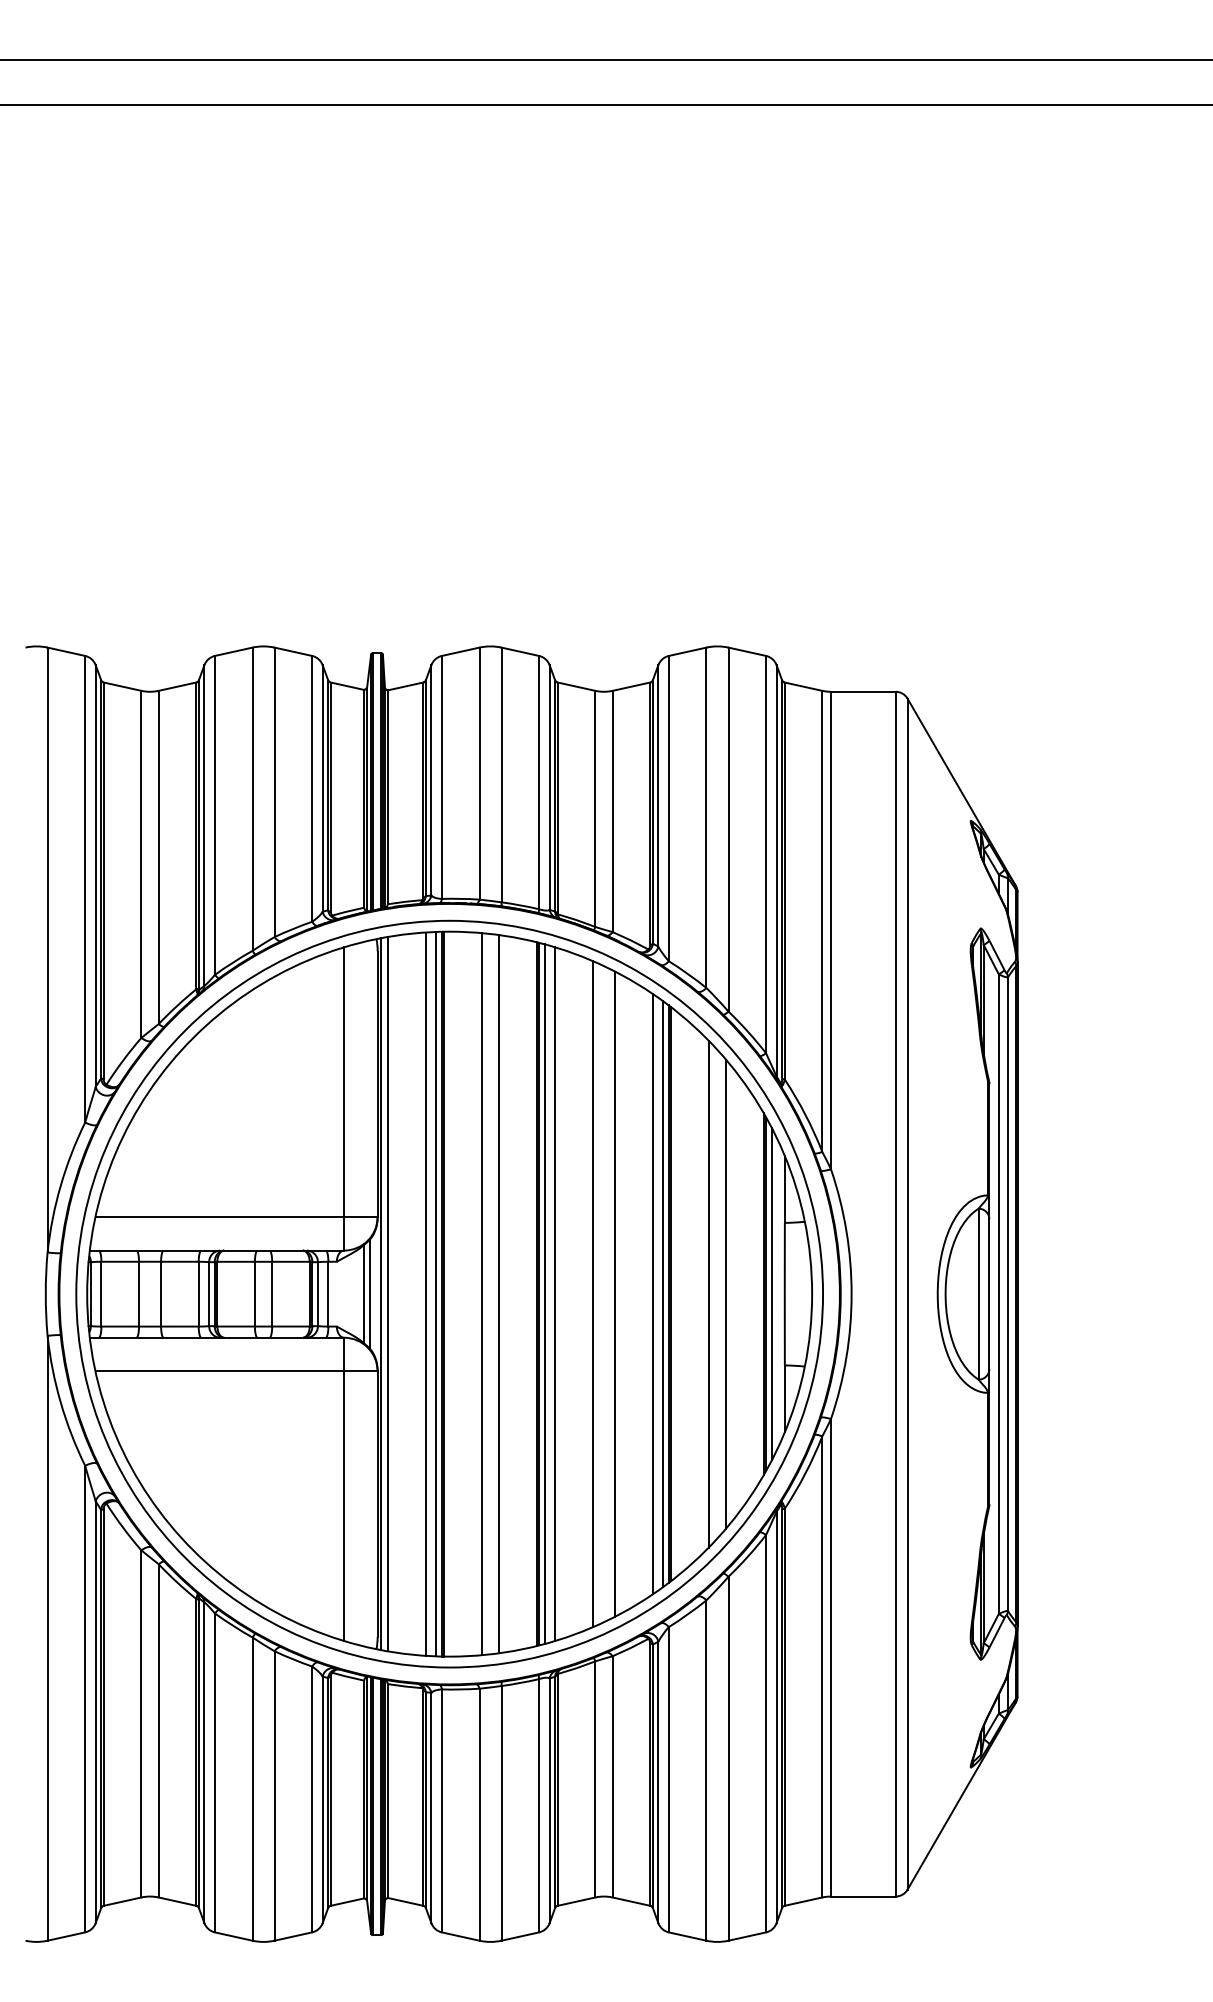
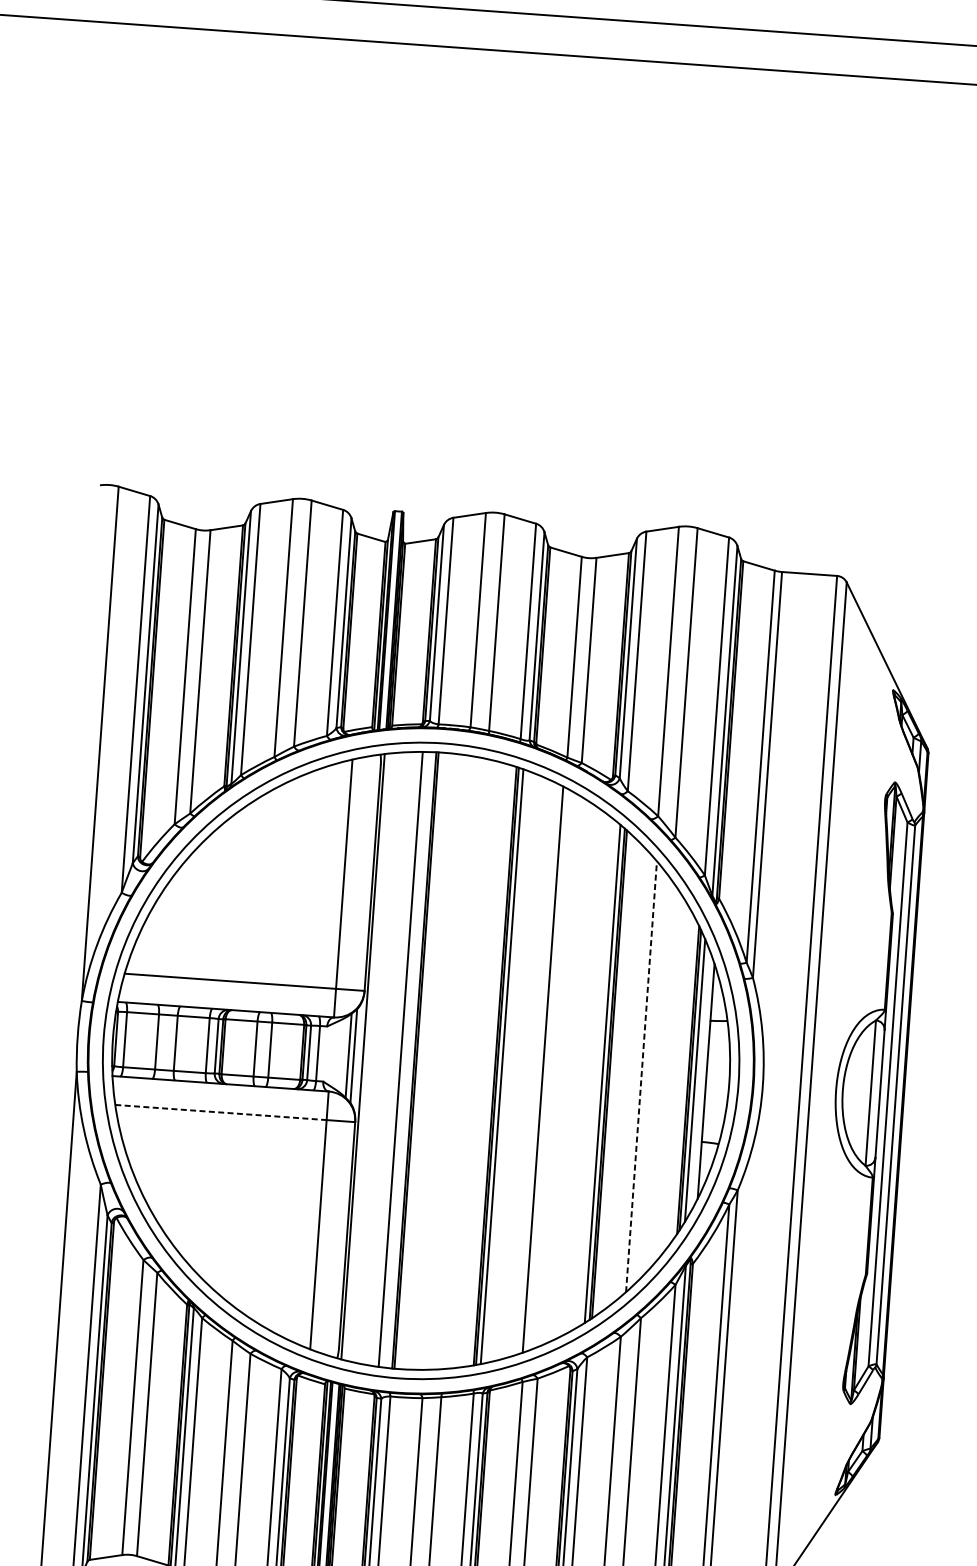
line: (436, 1293) -> (409, 1059), removed
line: (555, 1293) -> (511, 1066), removed
line: (615, 1293) -> (562, 1070), removed
line: (652, 1293) -> (593, 1072), removed
line: (708, 1293) -> (641, 1076), solid -> dashed
line: (726, 1293) -> (656, 1077), removed
line: (387, 1294) -> (368, 1057), removed
line: (481, 1294) -> (448, 1063), removed
line: (499, 1294) -> (463, 1064), removed
line: (220, 1371) -> (221, 1112), solid -> dashed

